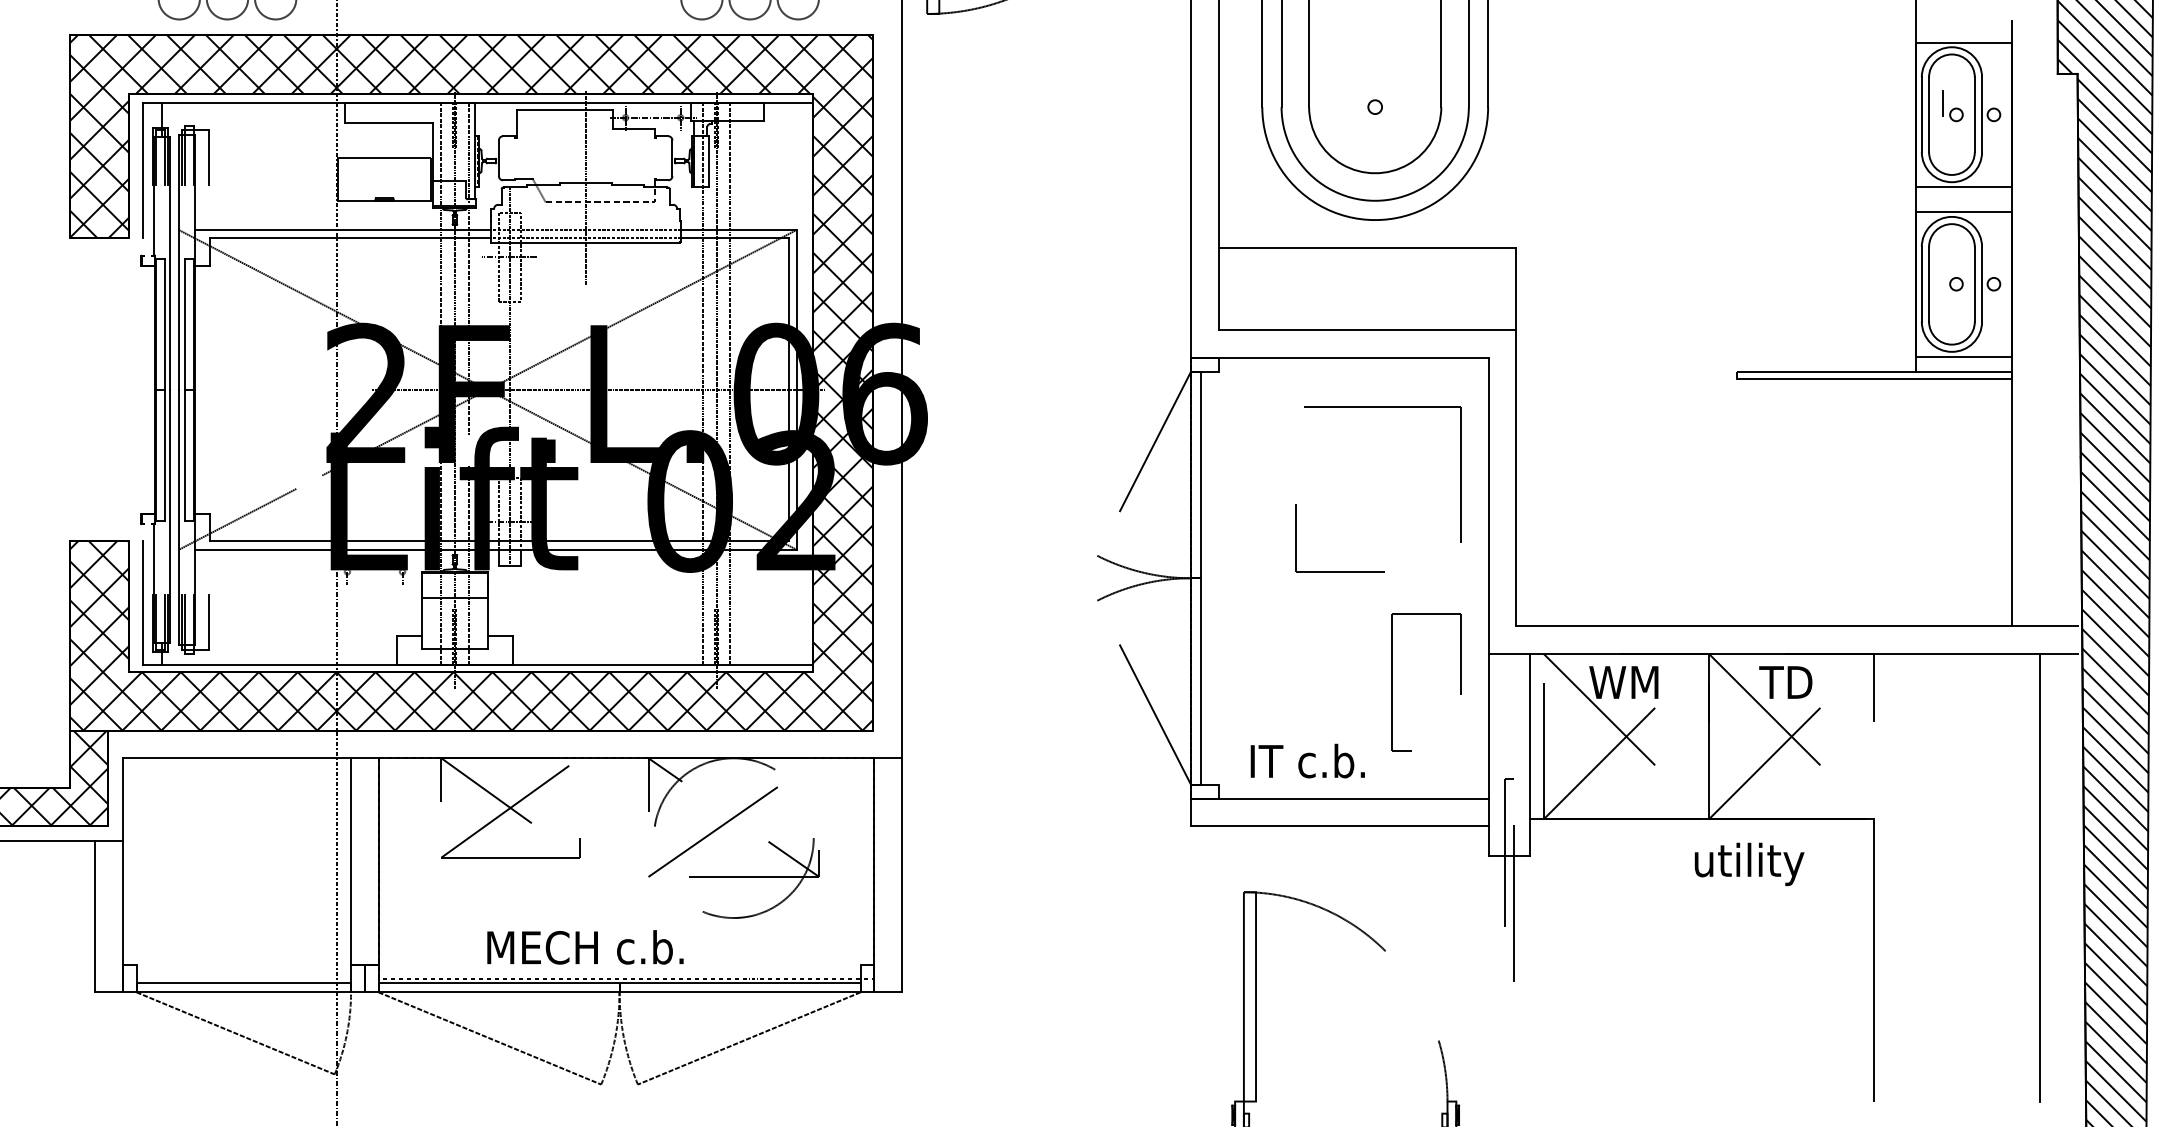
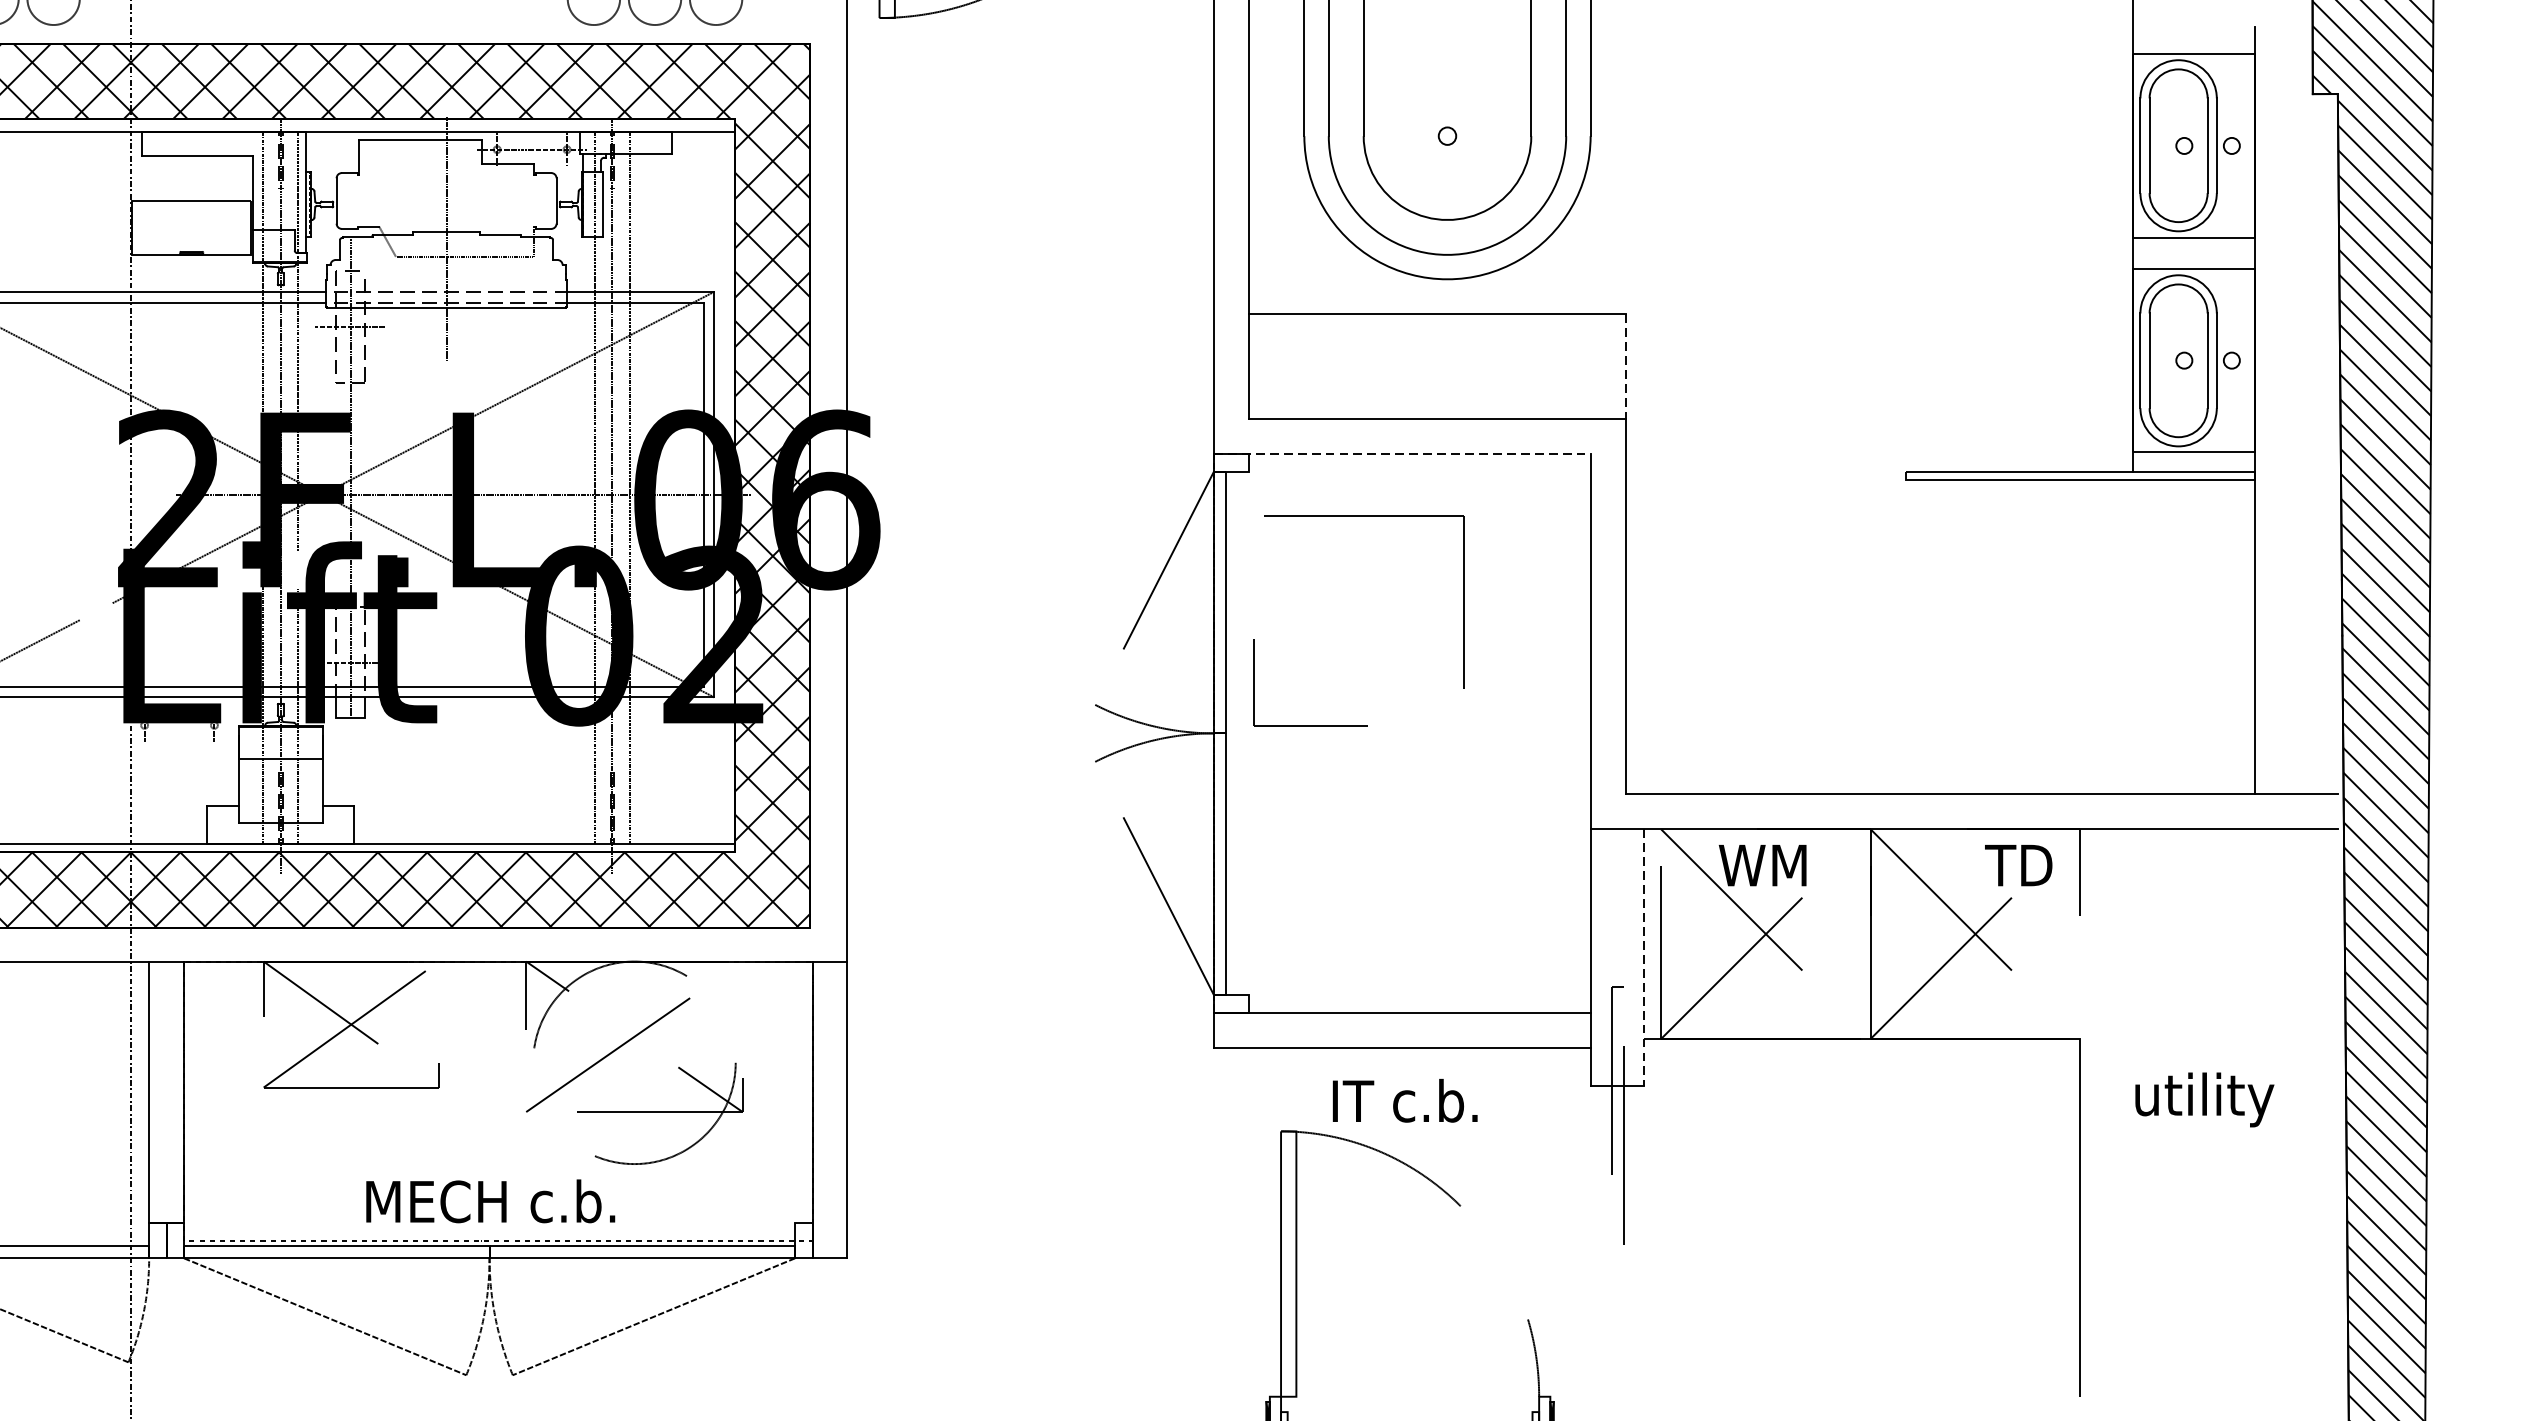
line: (1943, 102) -> (2167, 130), removed
line: (1516, 289) -> (1626, 367), solid -> dashed
line: (1339, 357) -> (1402, 453), solid -> dashed
part: (1378, 407) -> (1359, 516), moved
part: (1392, 682) -> (1469, 865), removed
text: (1785, 682) -> (2018, 865), moved
line: (1530, 755) -> (1644, 958), solid -> dashed
text: (1307, 760) -> (1404, 1100), moved
text: (1749, 863) -> (2204, 1098), moved
line: (2039, 877) -> (2289, 1112), removed
text: (585, 947) -> (490, 1201), moved

